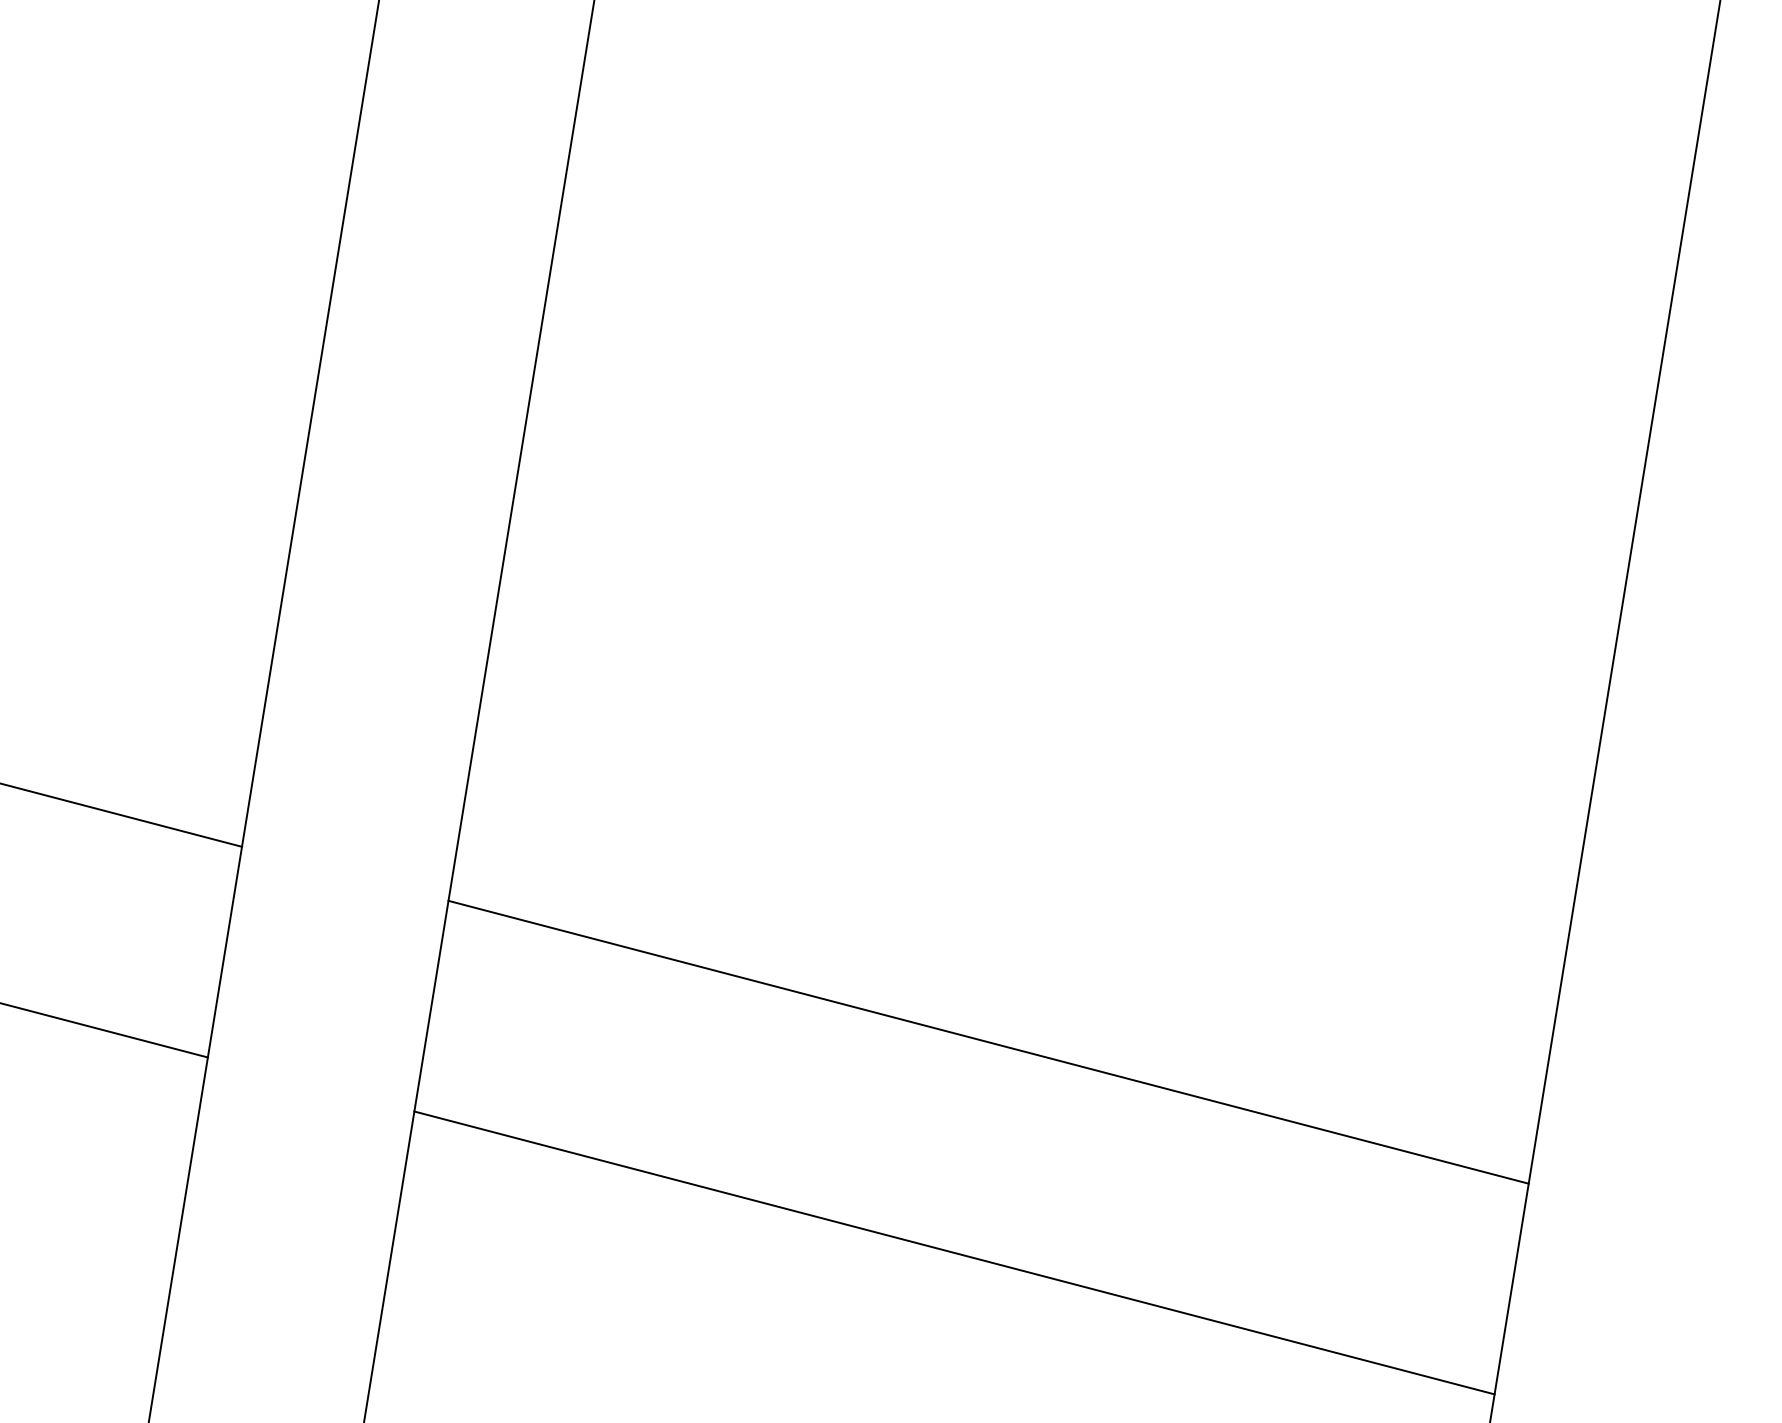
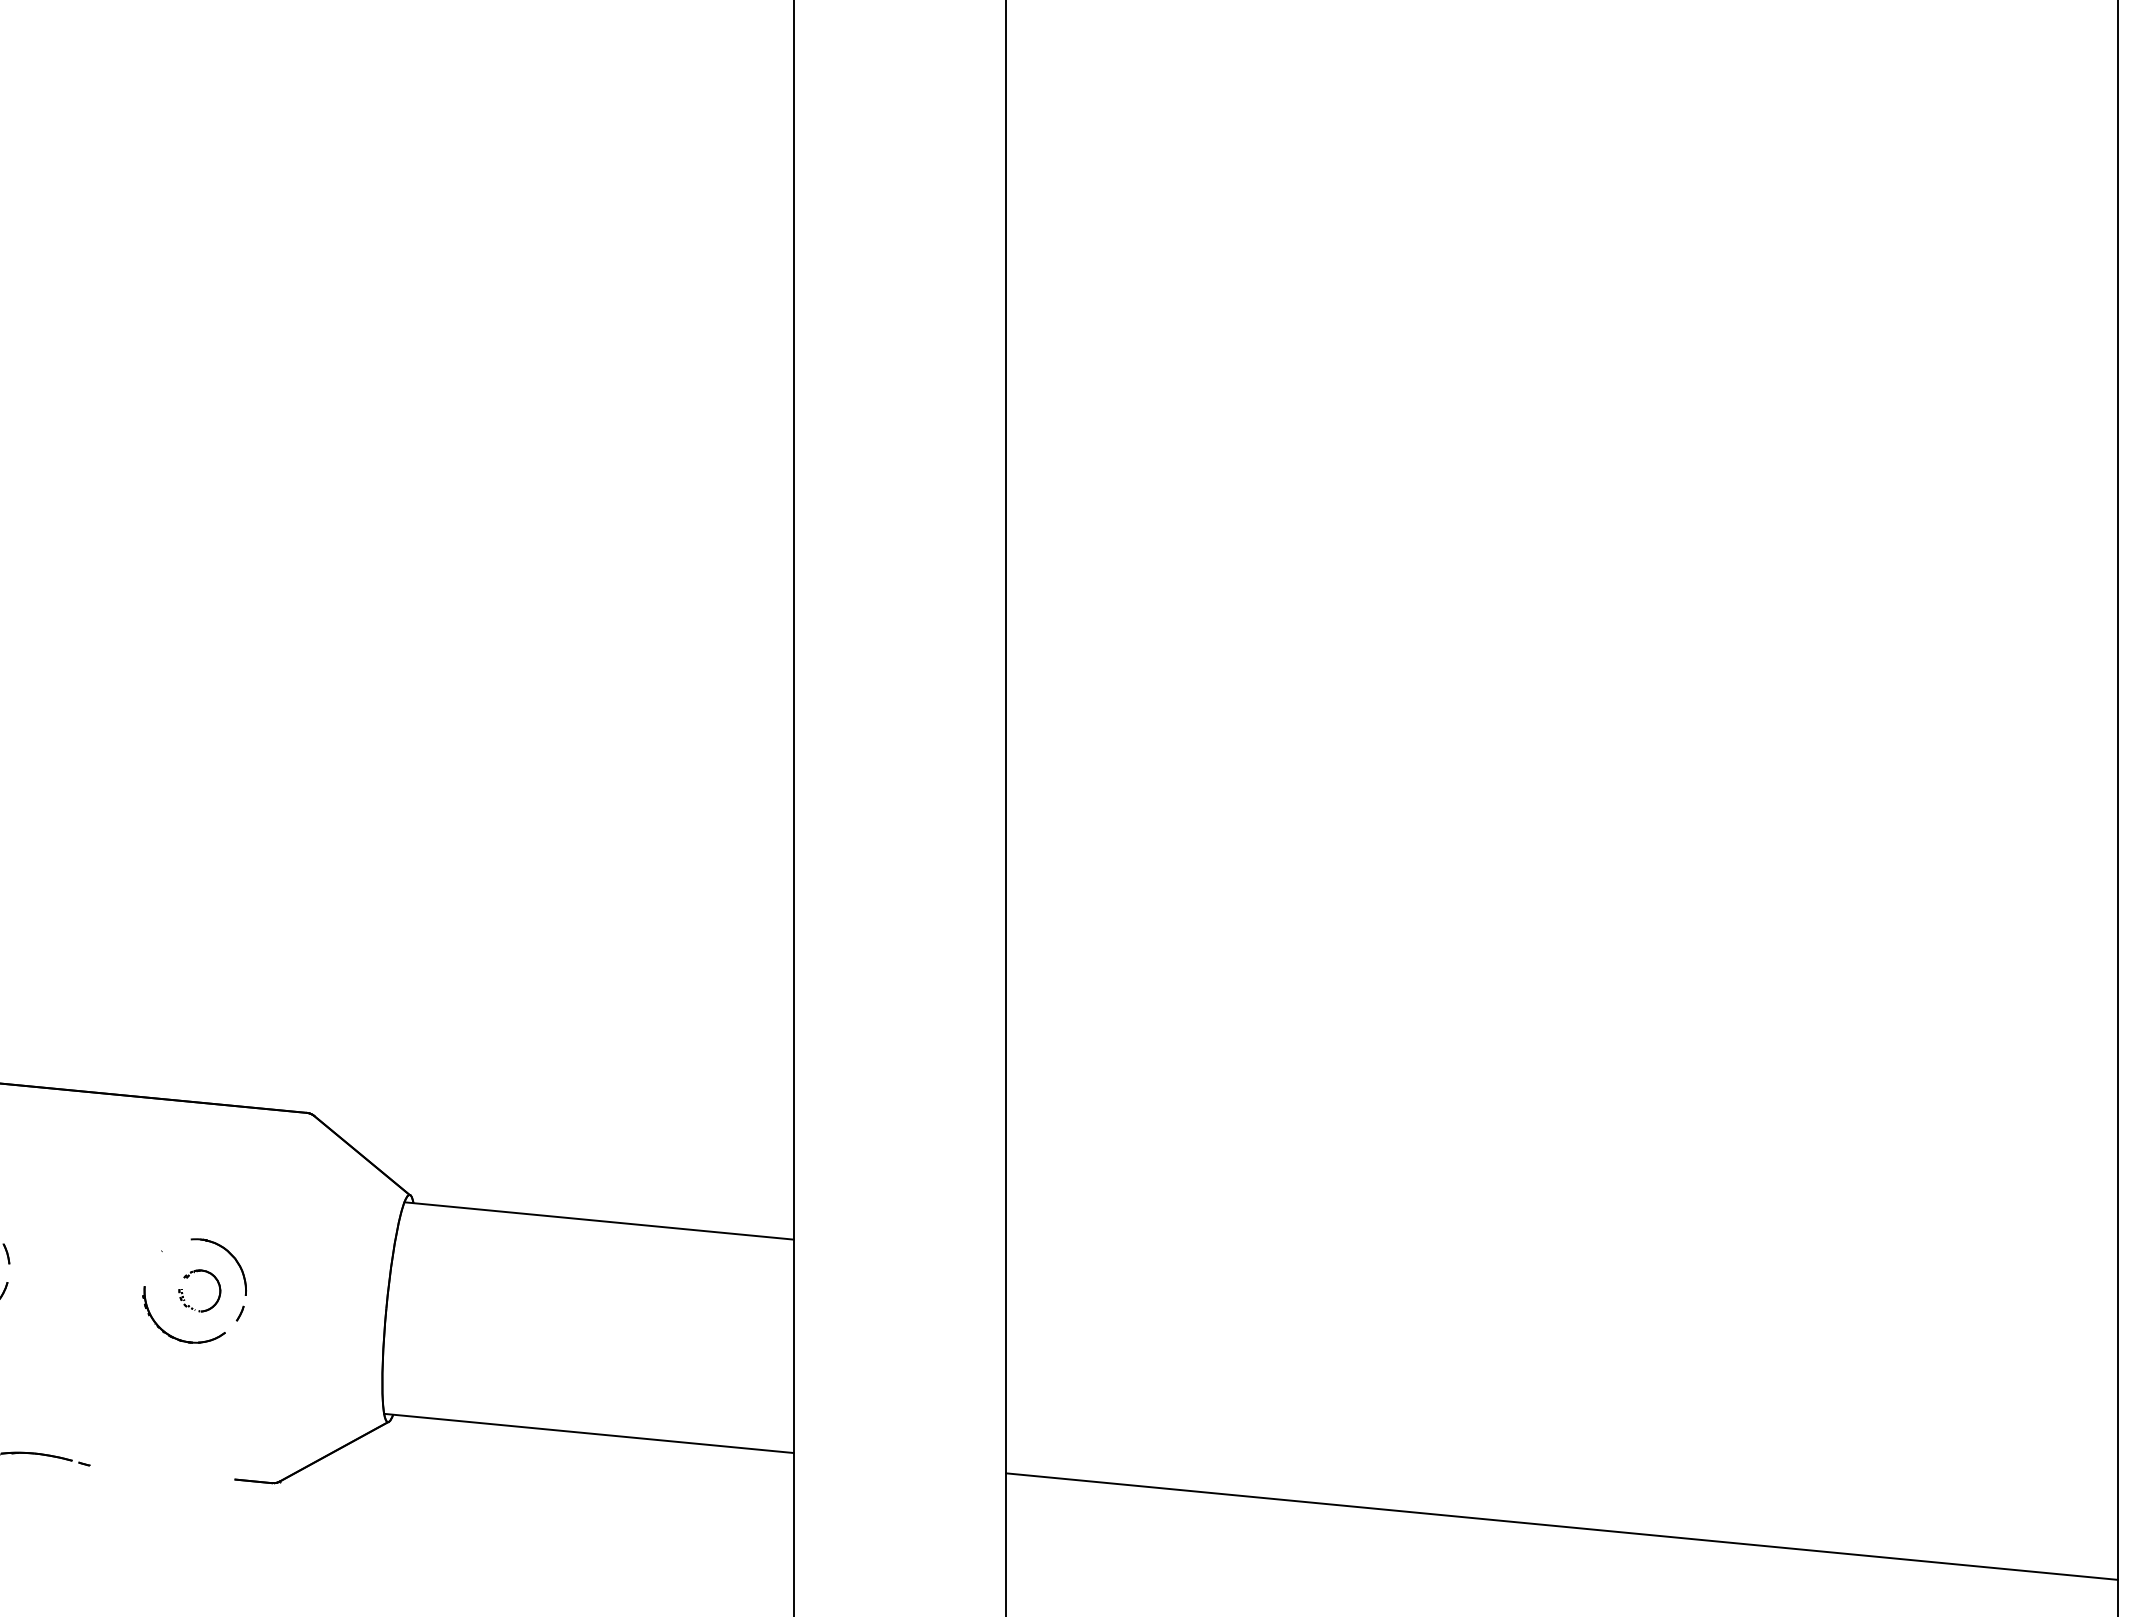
line: (988, 1041) -> (1561, 1312), removed

